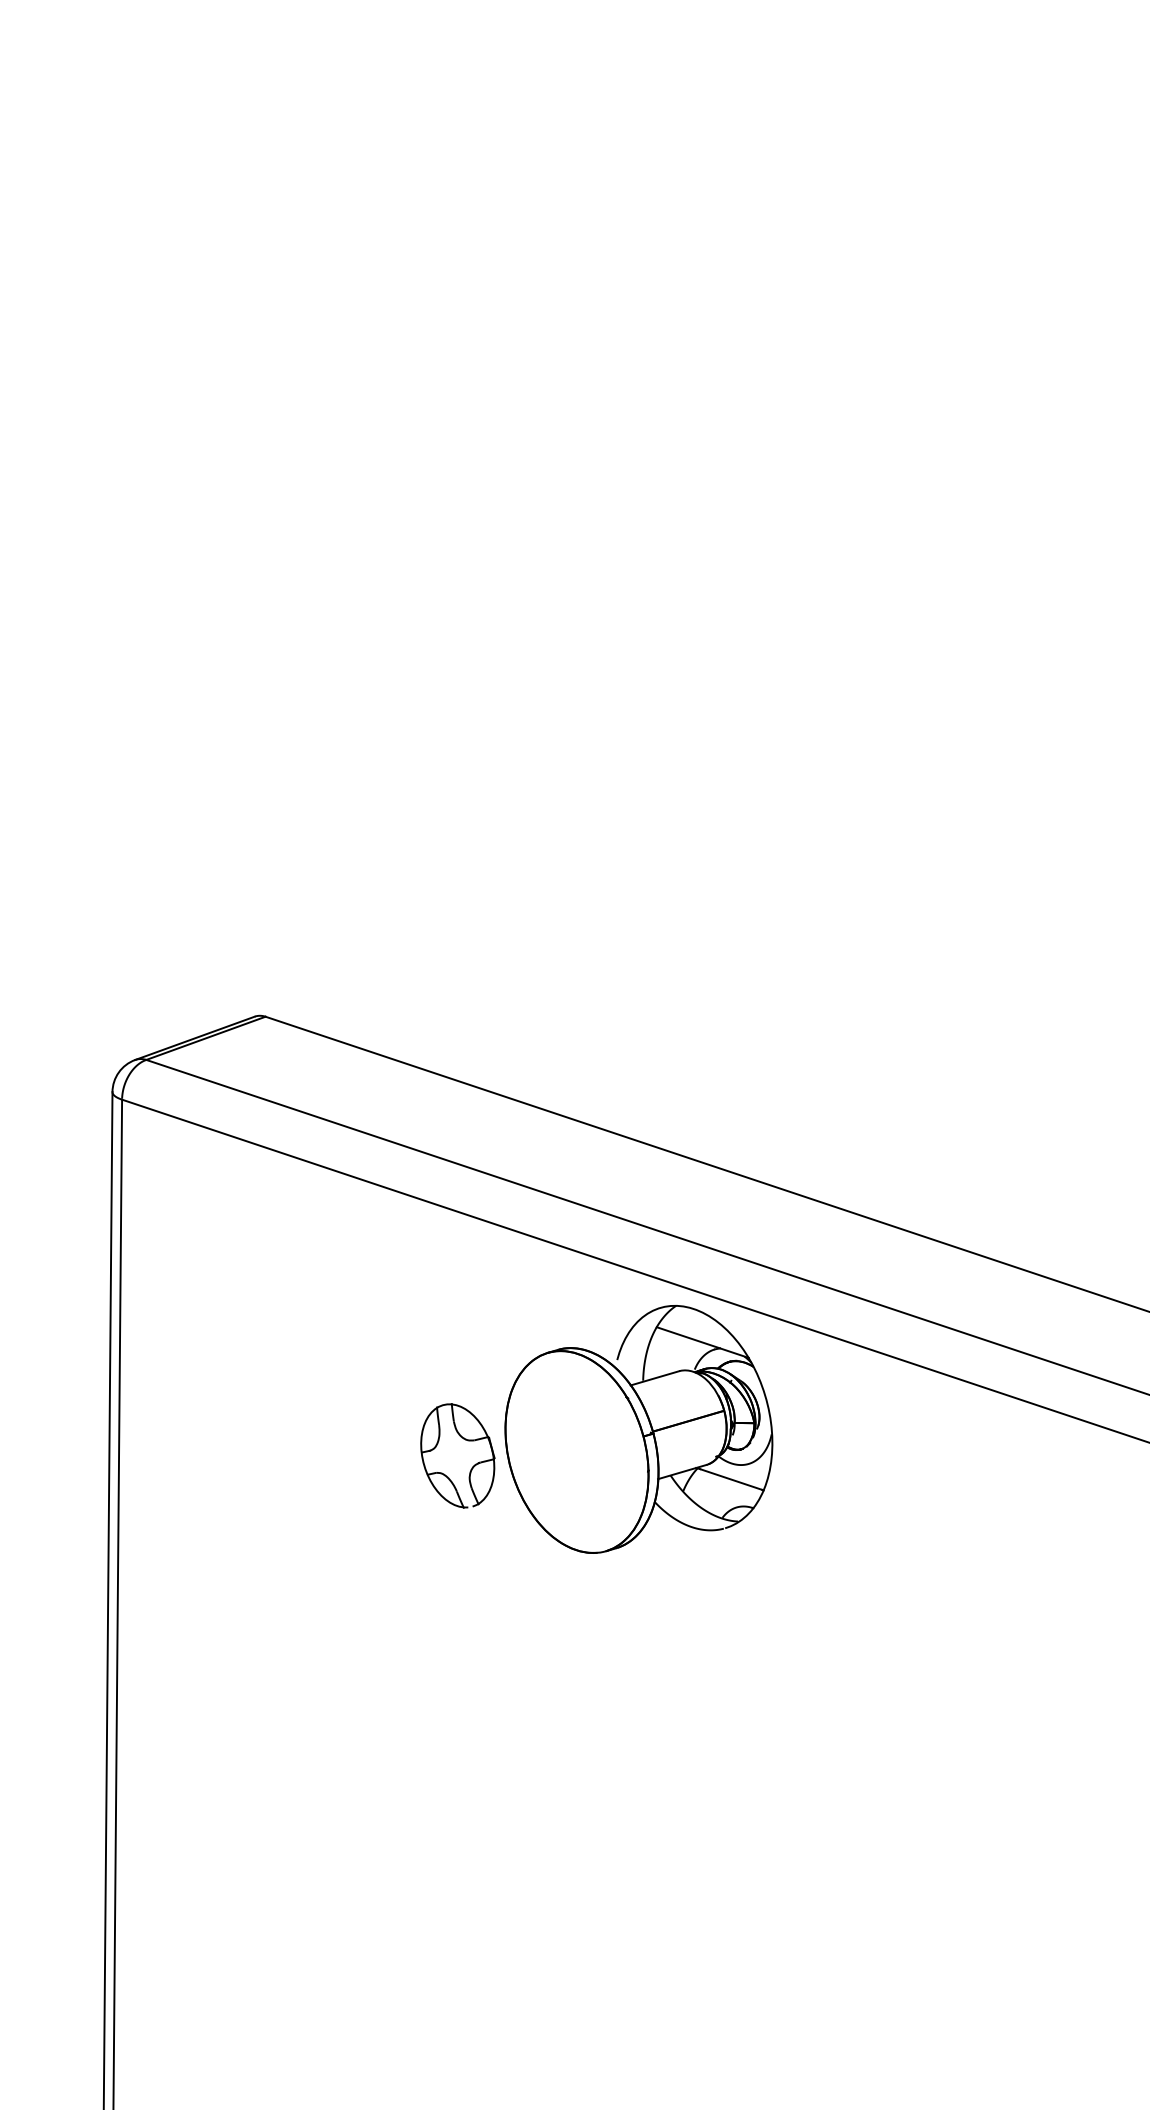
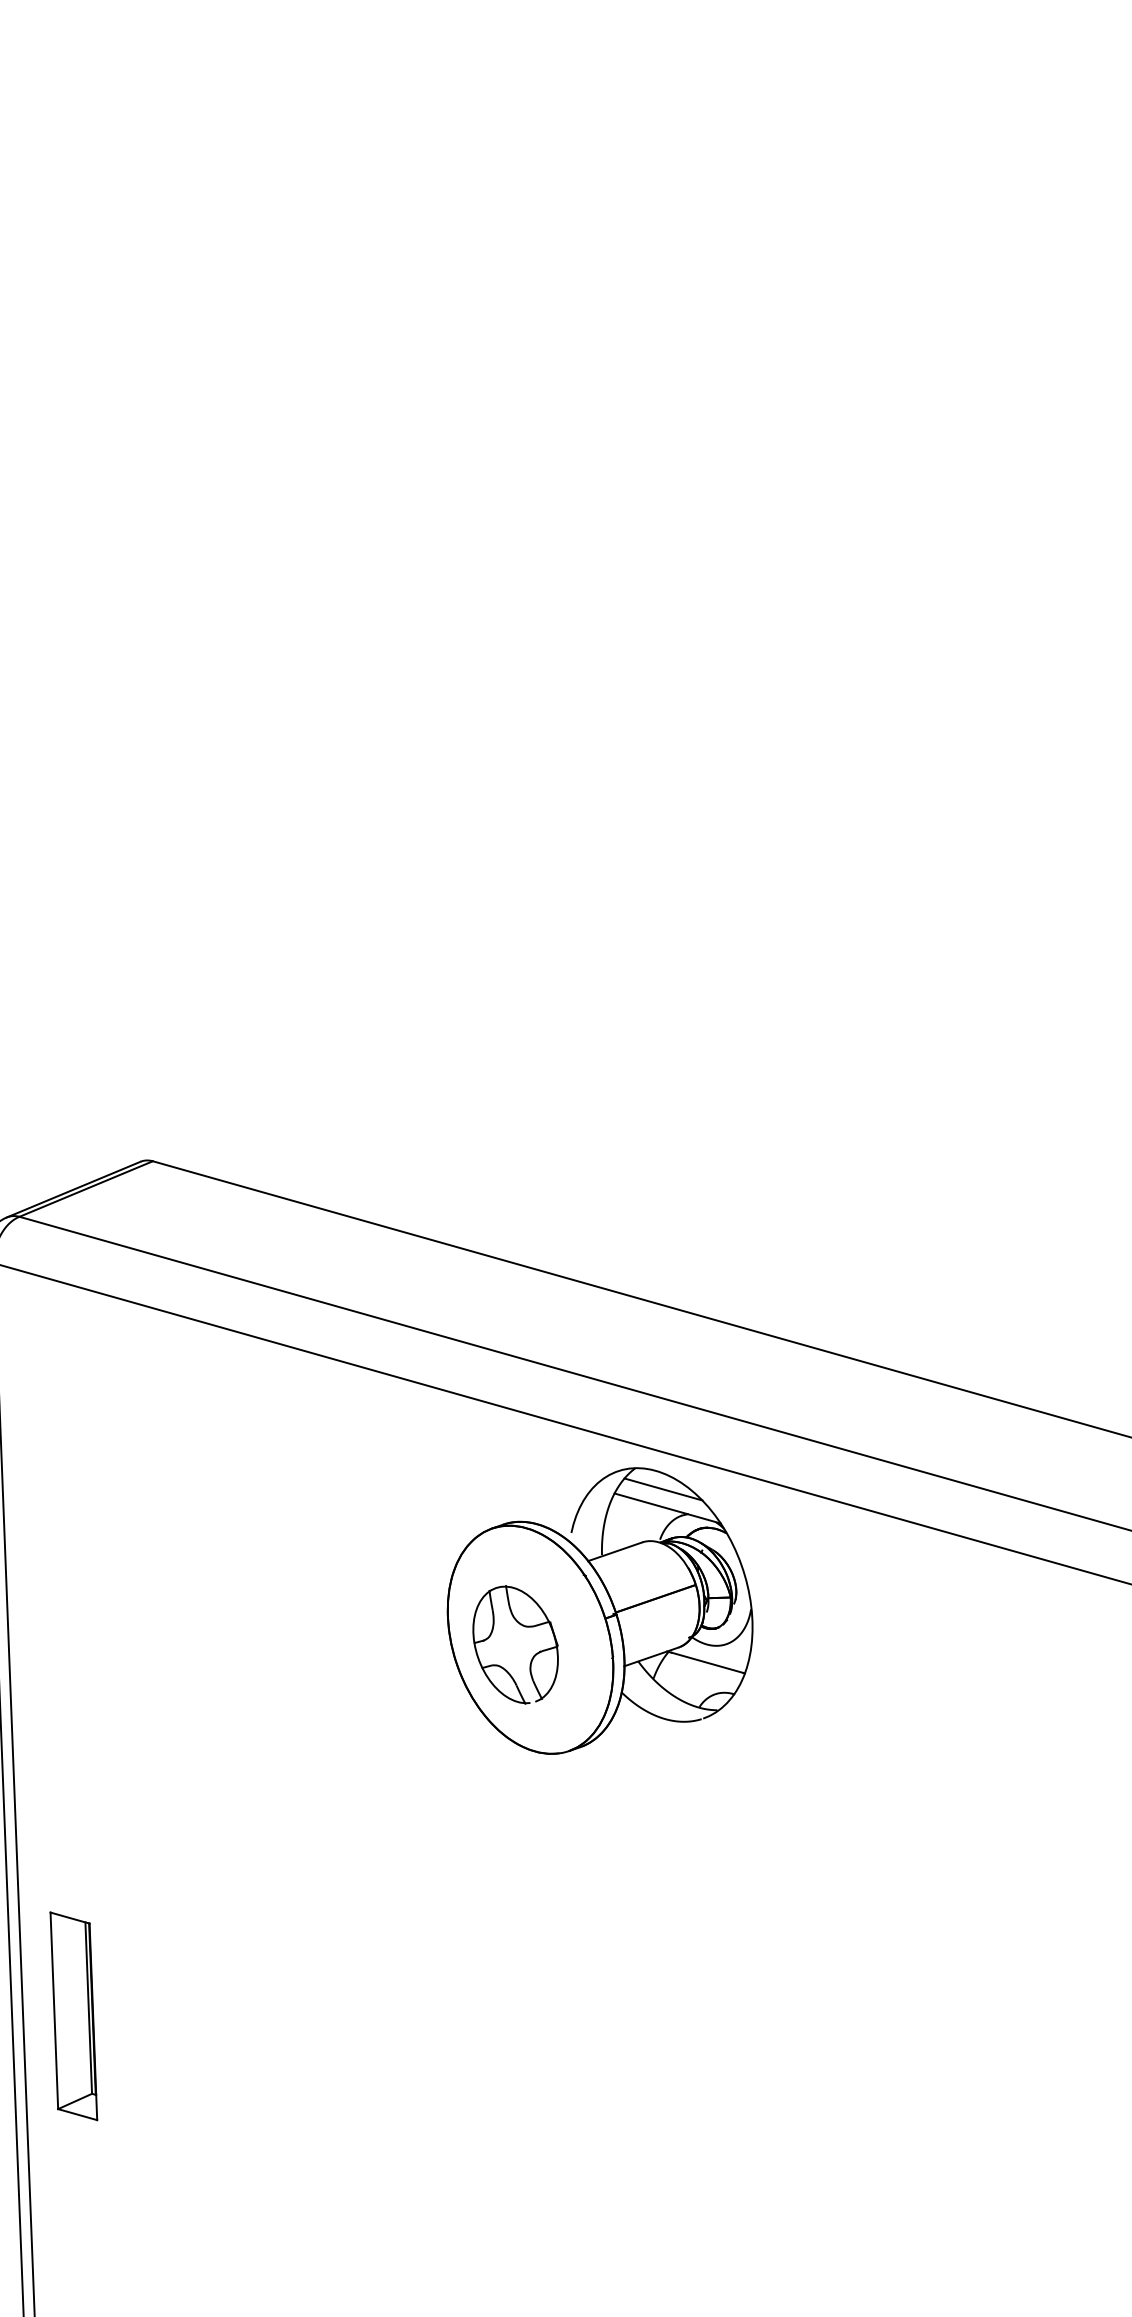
line: (699, 1325) -> (663, 1489), added
part: (465, 1440) -> (523, 1626), moved
part: (160, 1763) -> (73, 2016), added

